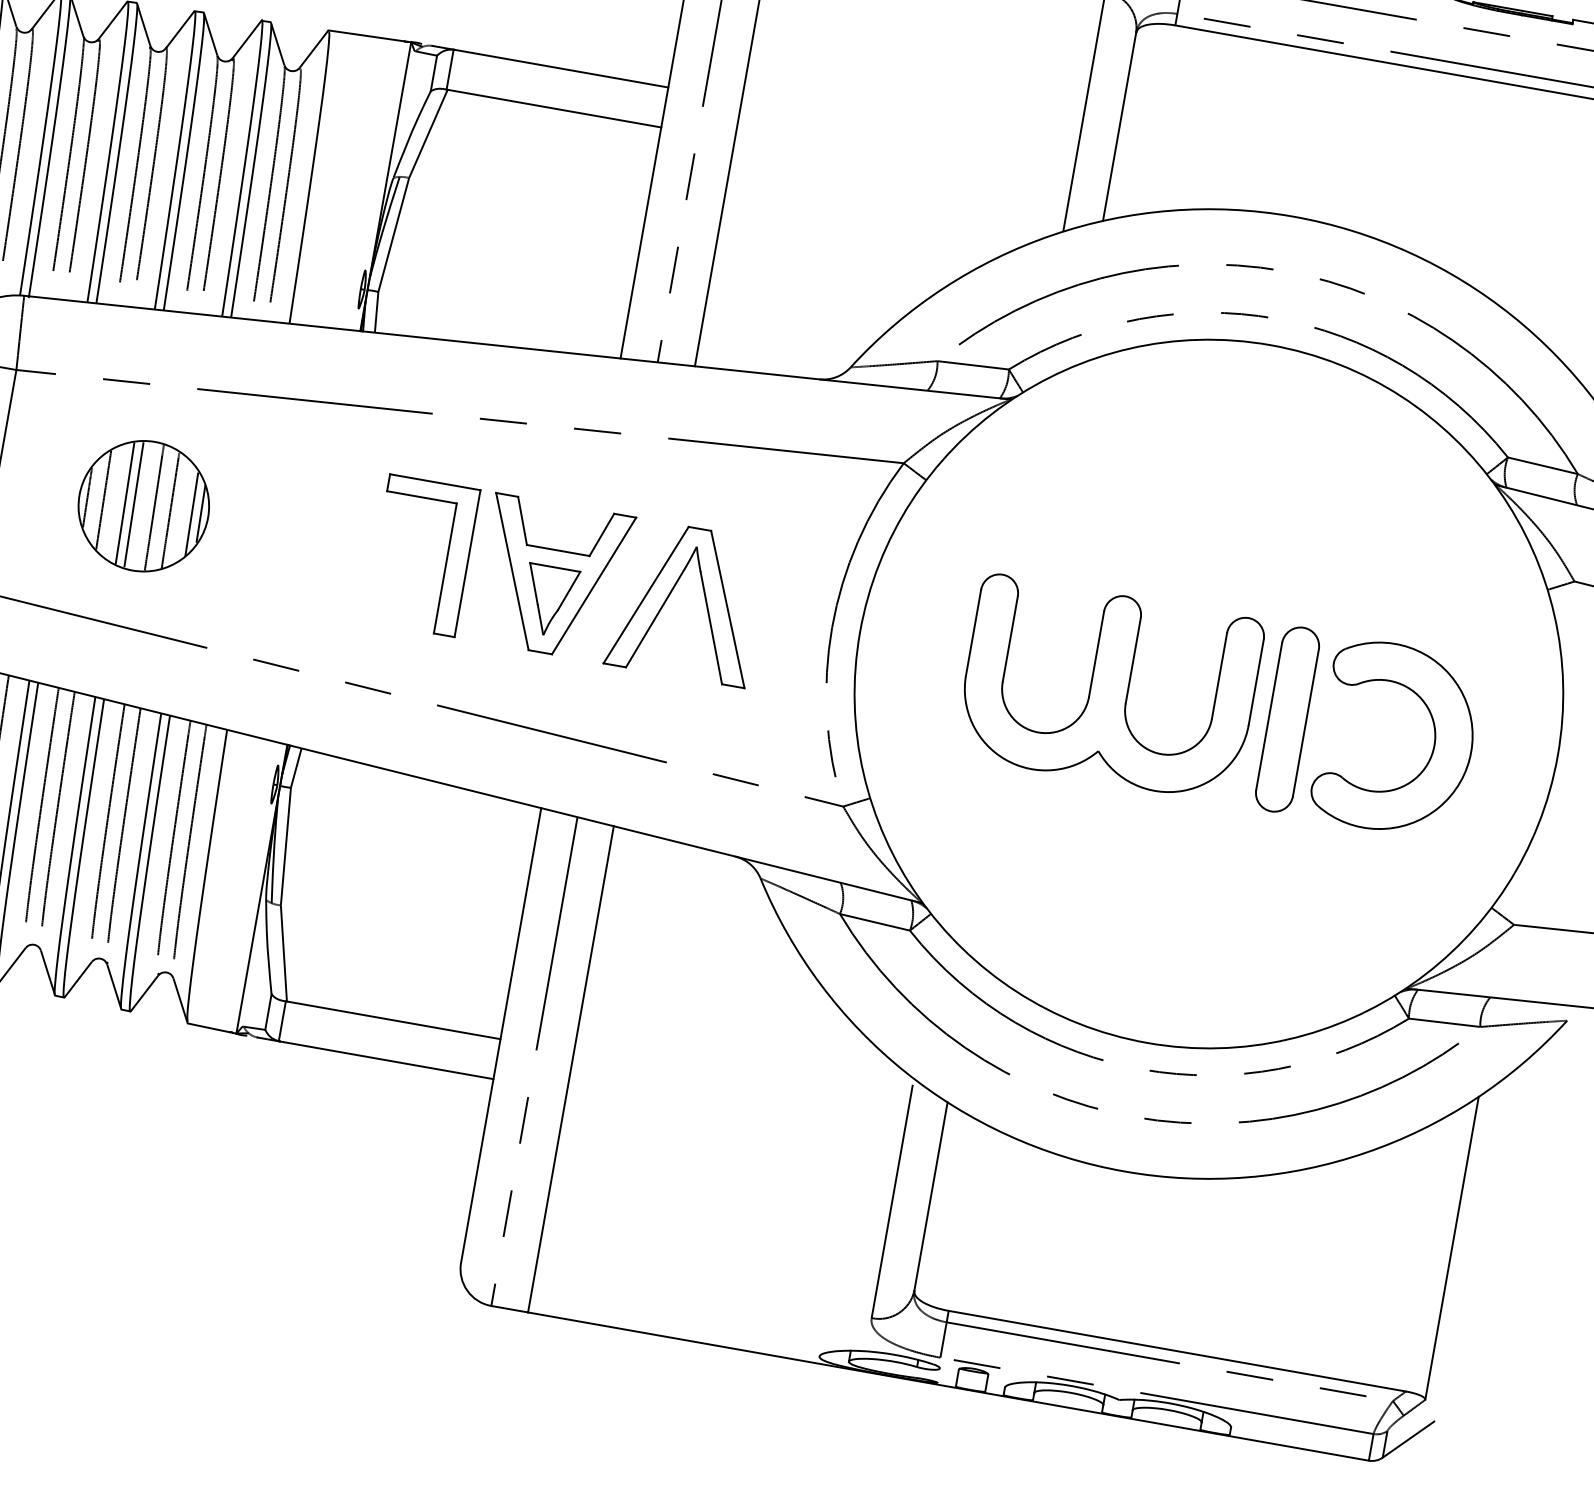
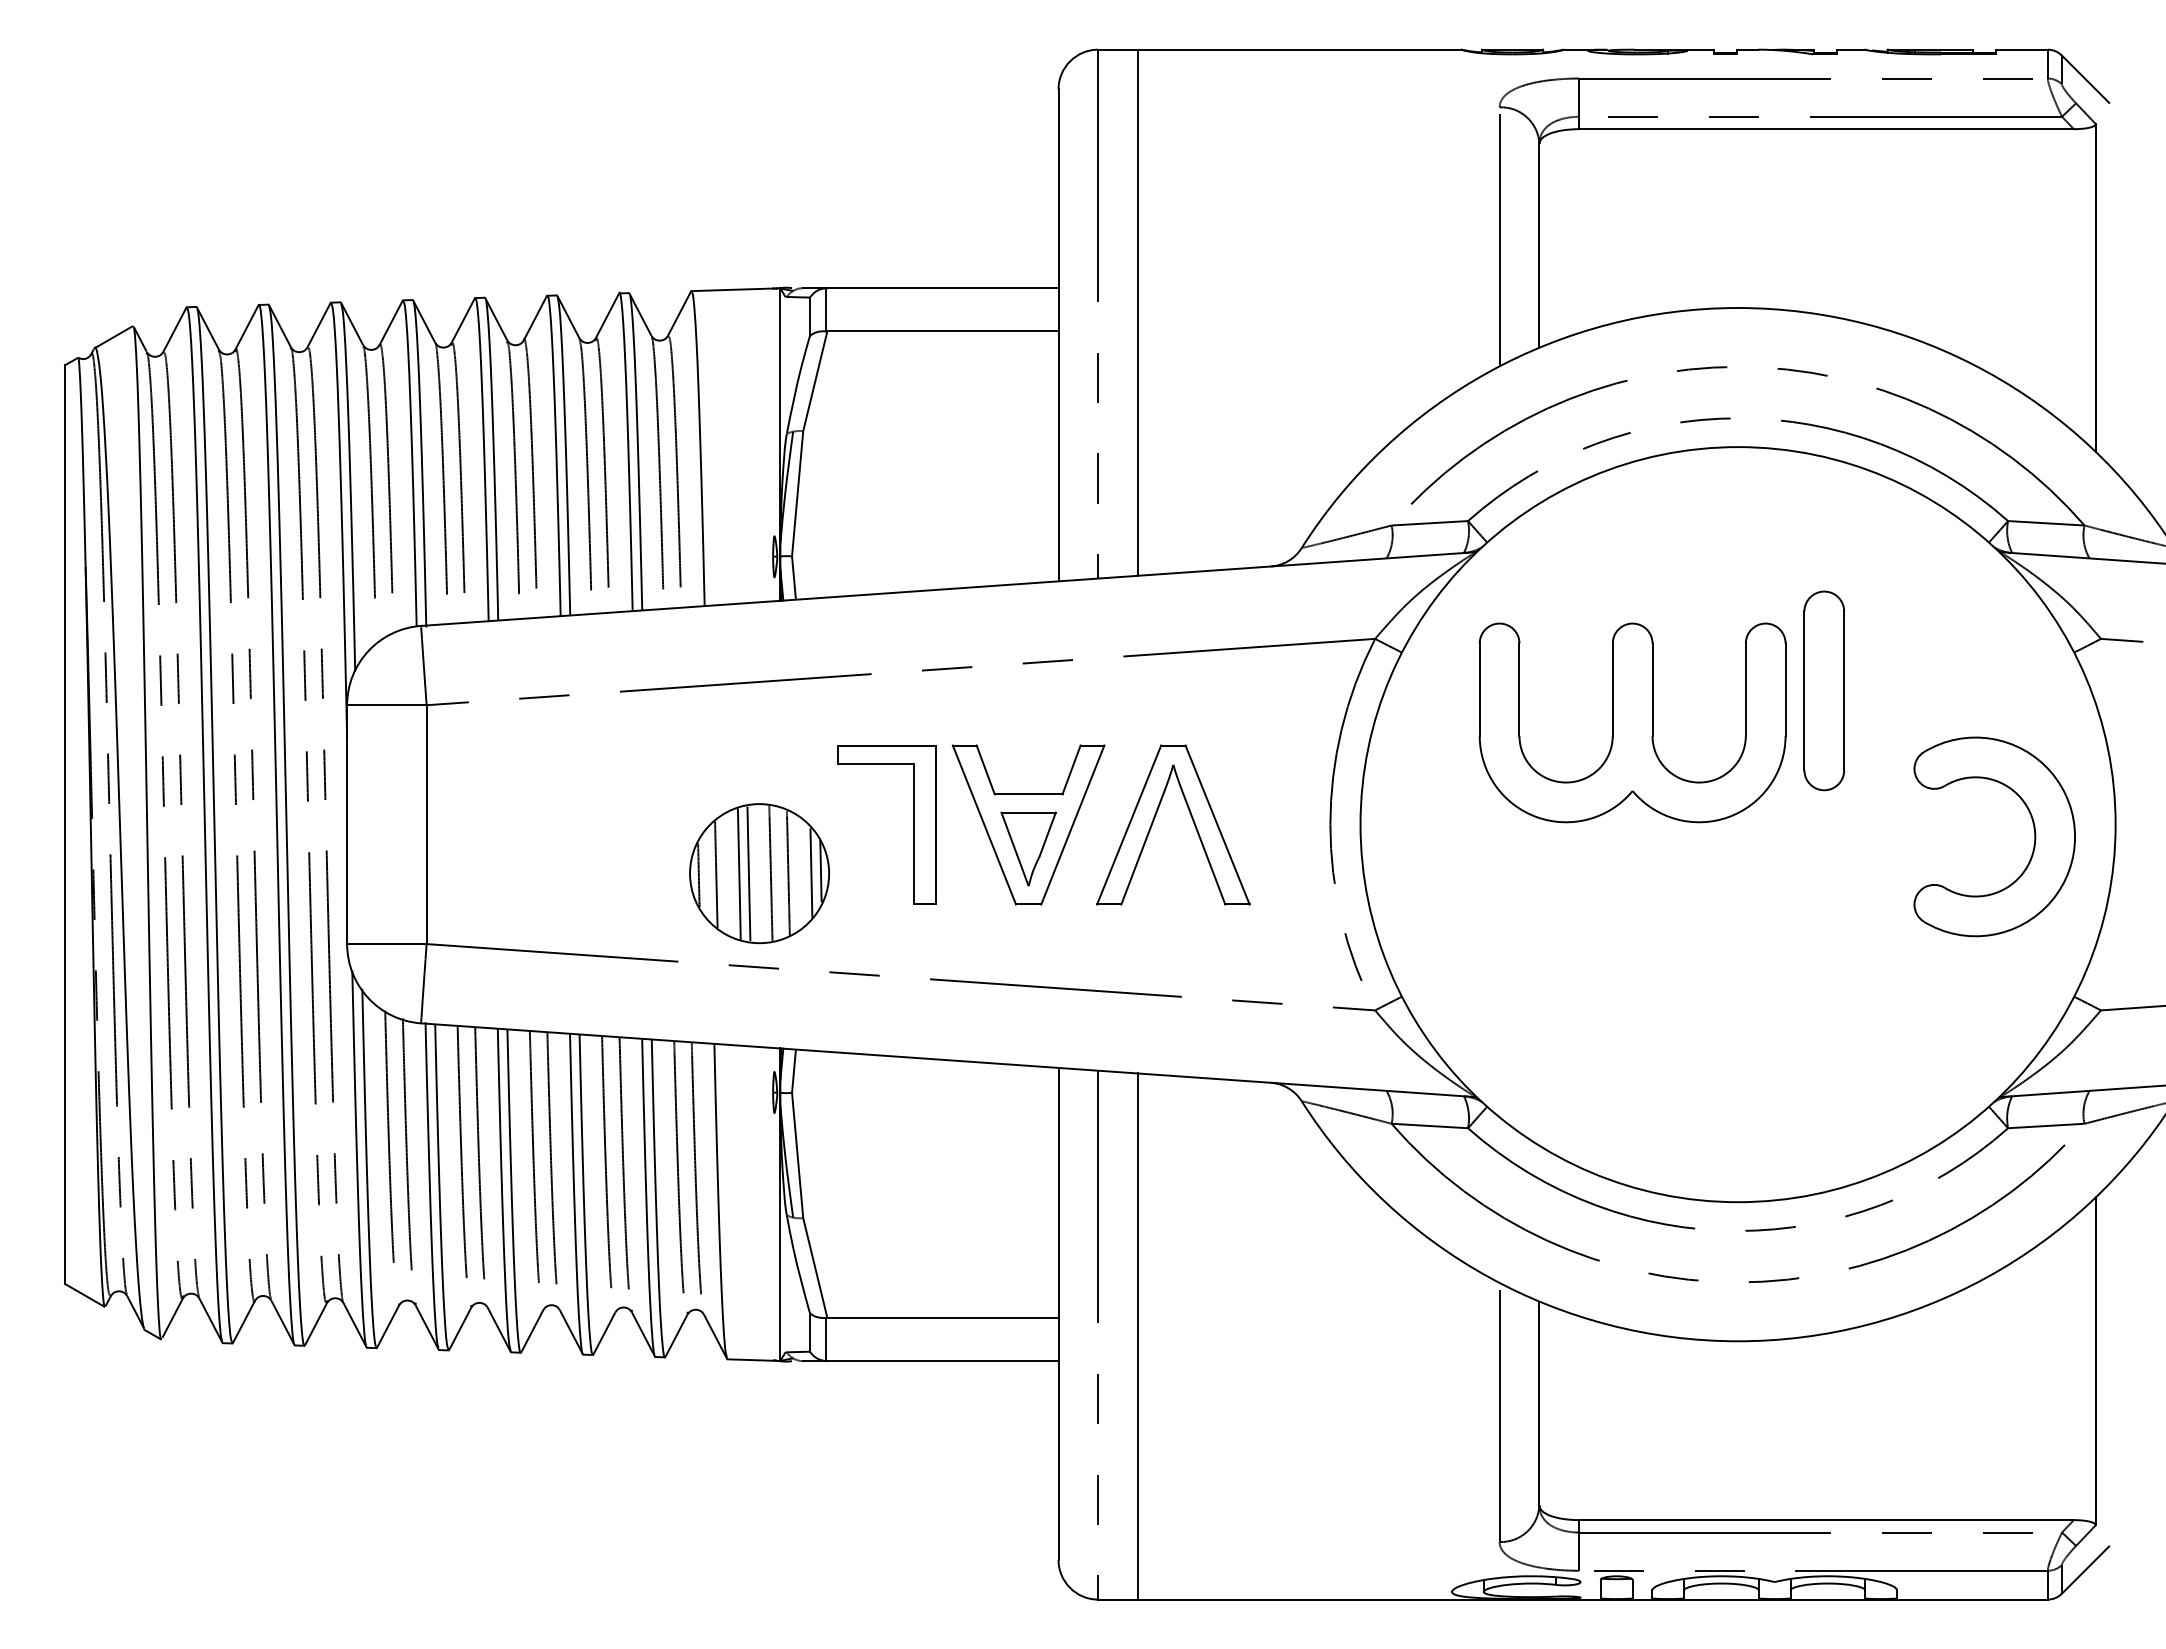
part: (143, 506) -> (759, 873), moved
part: (1109, 687) -> (1632, 722), moved
part: (1287, 719) -> (1824, 690), moved
part: (1434, 737) -> (2033, 828), moved

